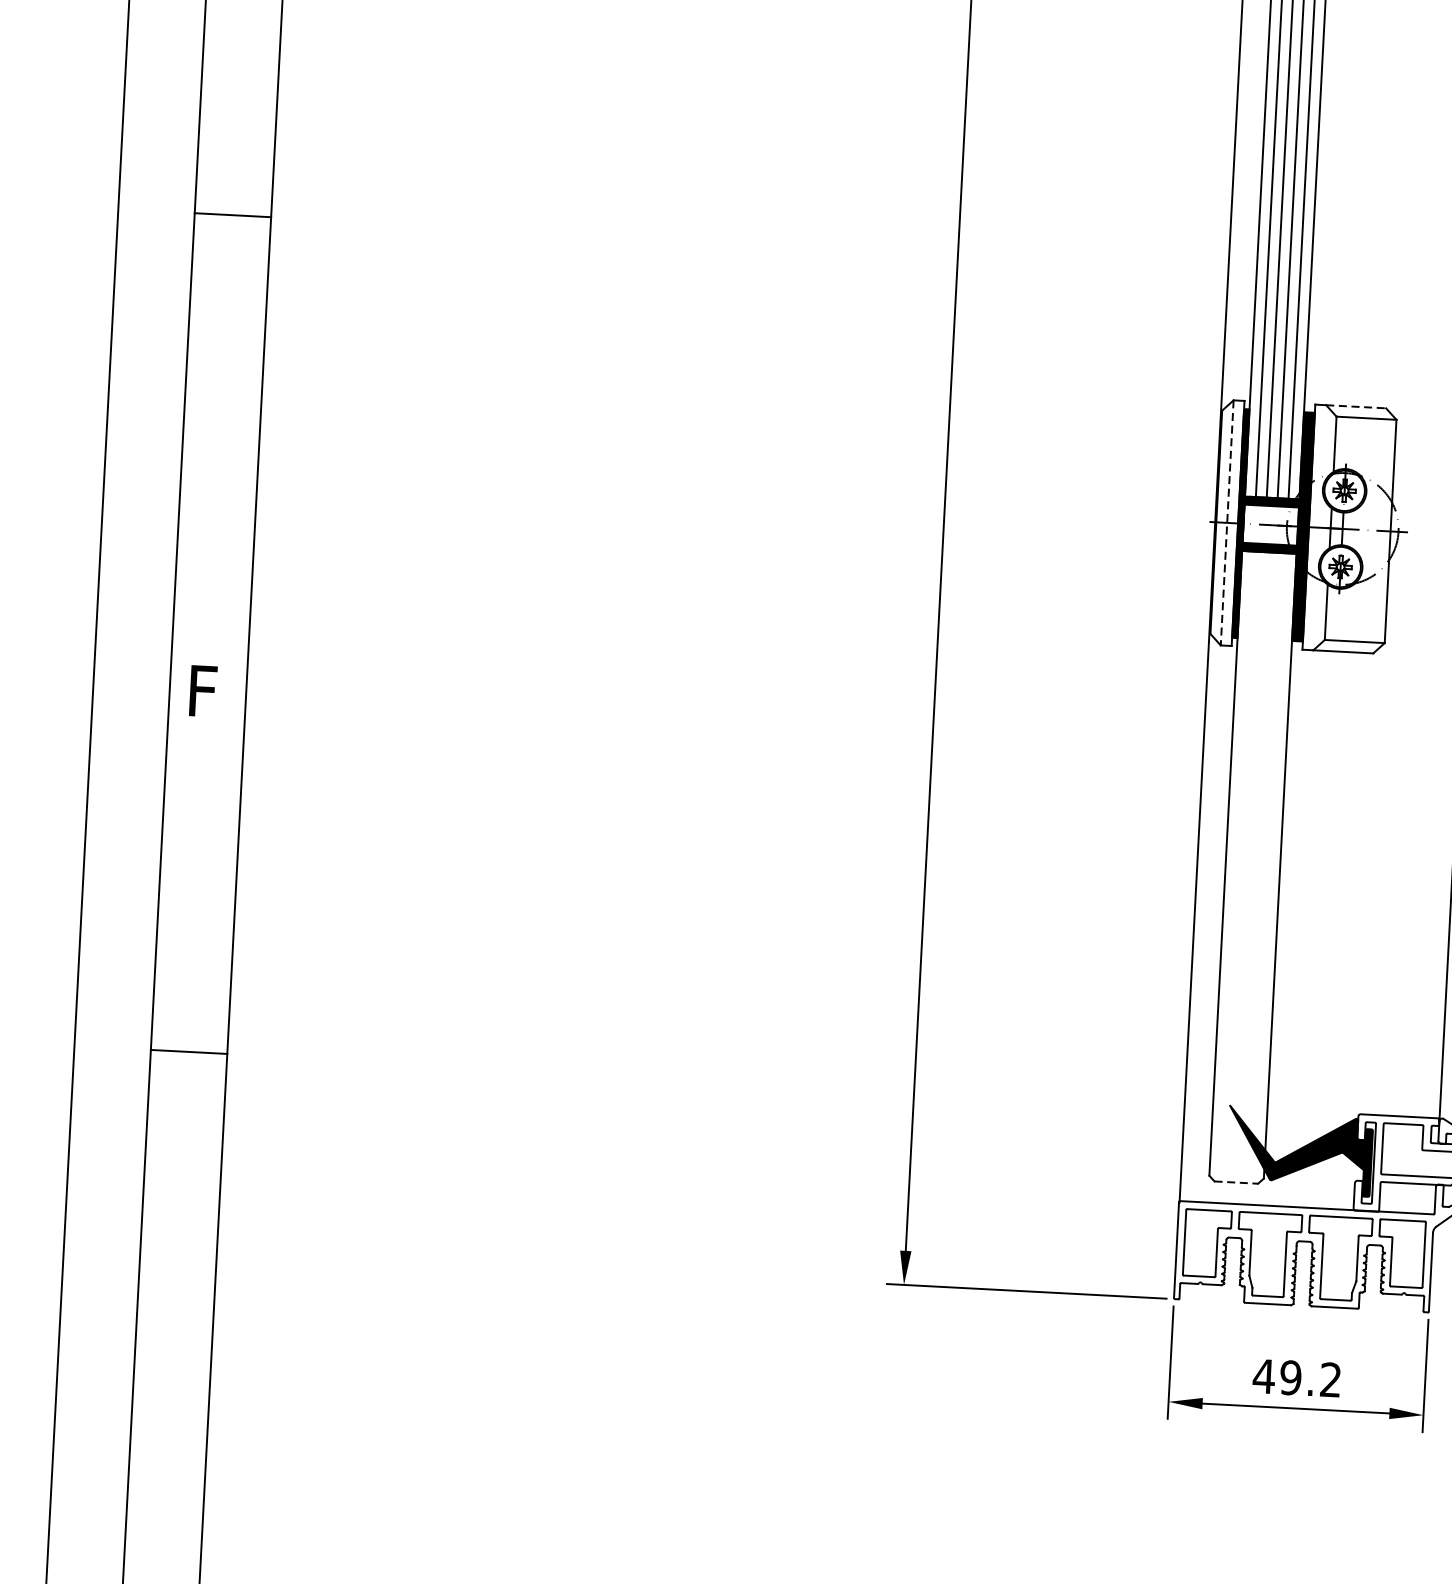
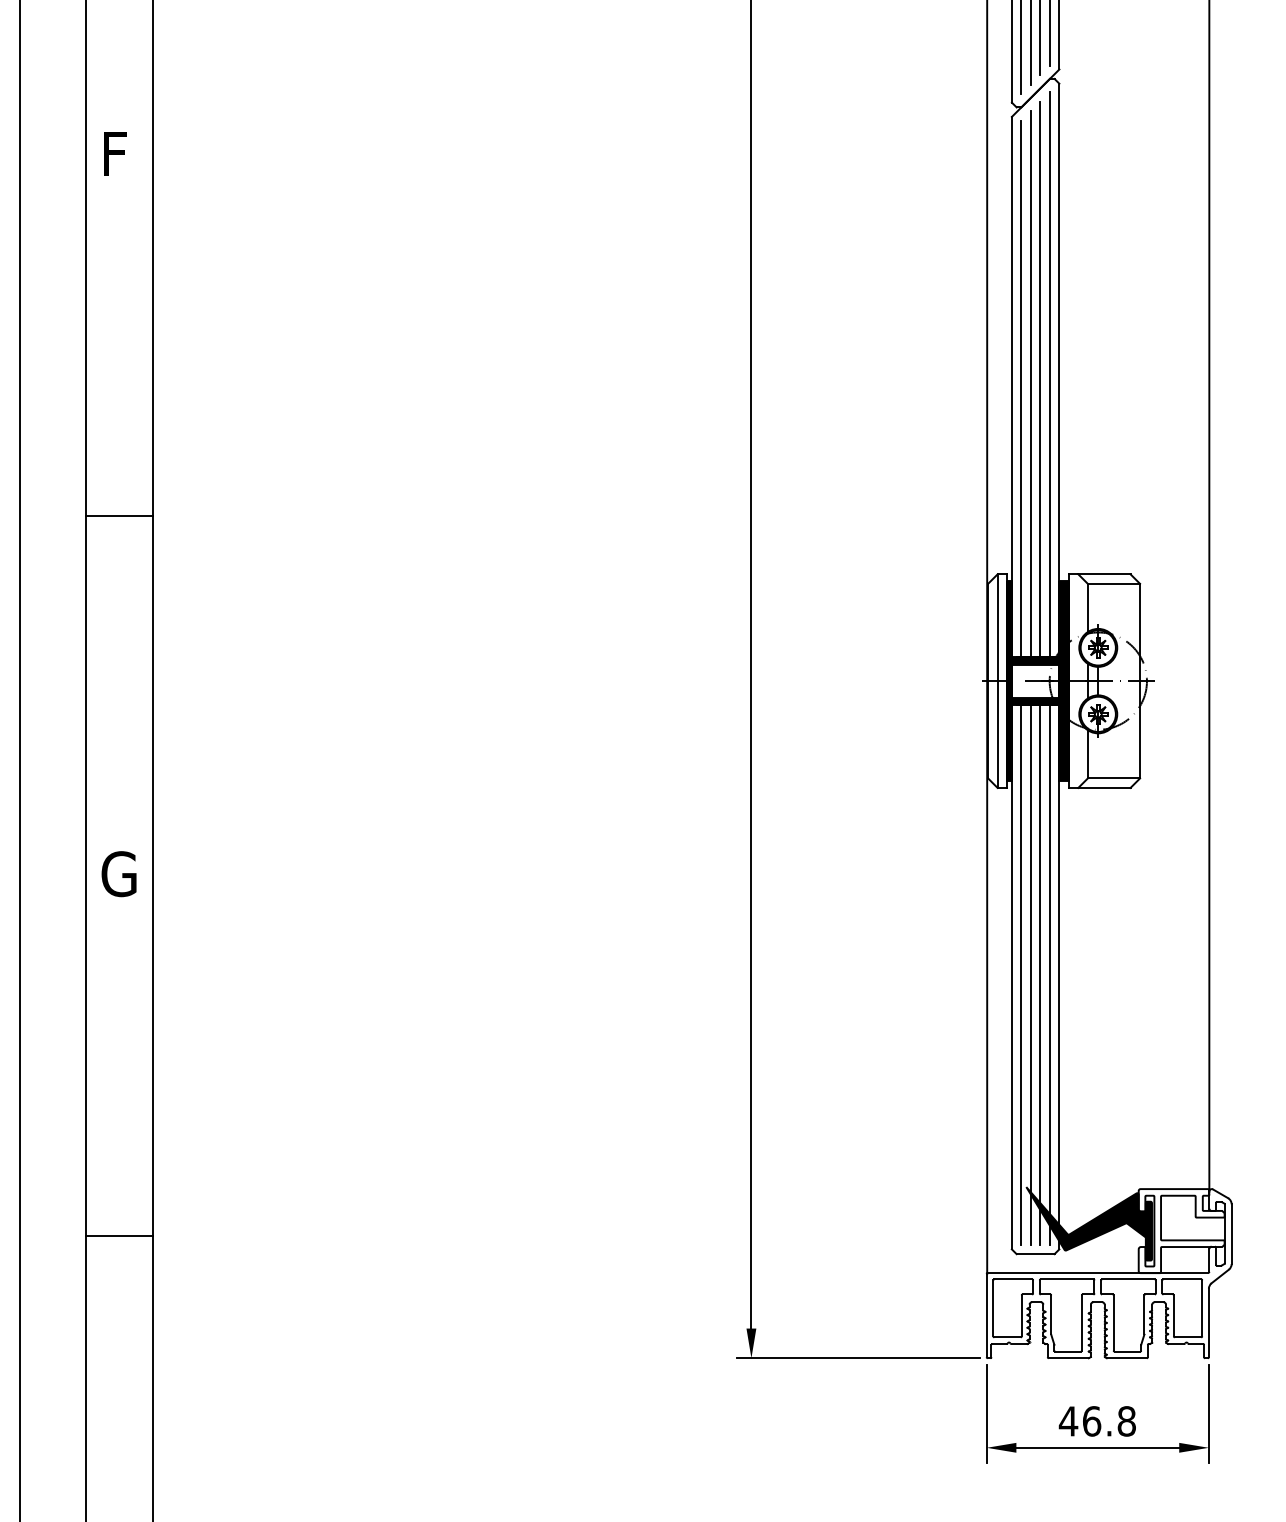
line: (233, 215) -> (119, 516), moved
line: (1356, 406) -> (1104, 574), dashed -> solid
line: (1227, 523) -> (997, 681), dashed -> solid
text: (206, 691) -> (118, 874), F -> G
line: (1236, 860) -> (1021, 974), added
line: (1247, 861) -> (1030, 974), added
line: (1258, 862) -> (1040, 974), added
line: (1269, 862) -> (1049, 974), added
line: (189, 1052) -> (119, 1236), moved
line: (1236, 1183) -> (1035, 1254), dashed -> solid
text: (1309, 1378) -> (1108, 1421), 49.2 -> 46.8

